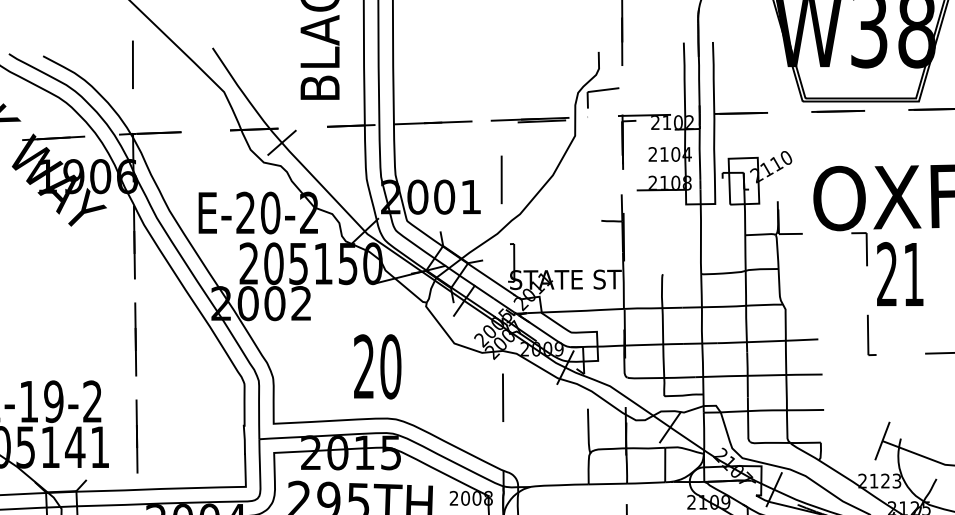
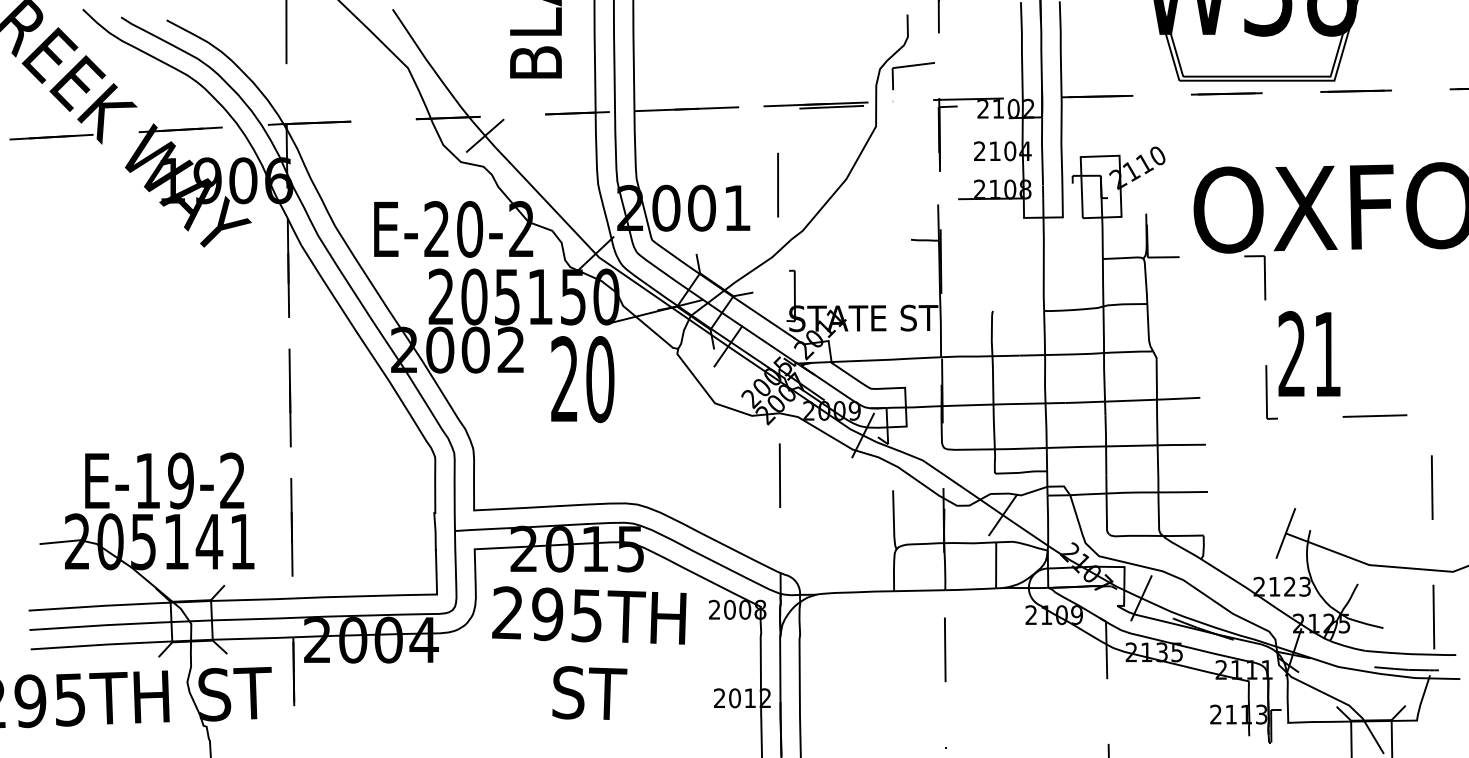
text: (900, 273) -> (1309, 353), moved
text: (377, 366) -> (582, 379), moved

